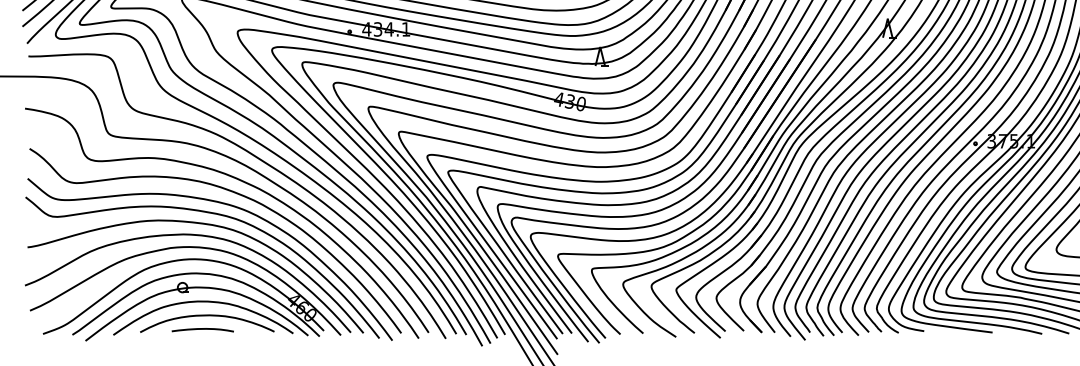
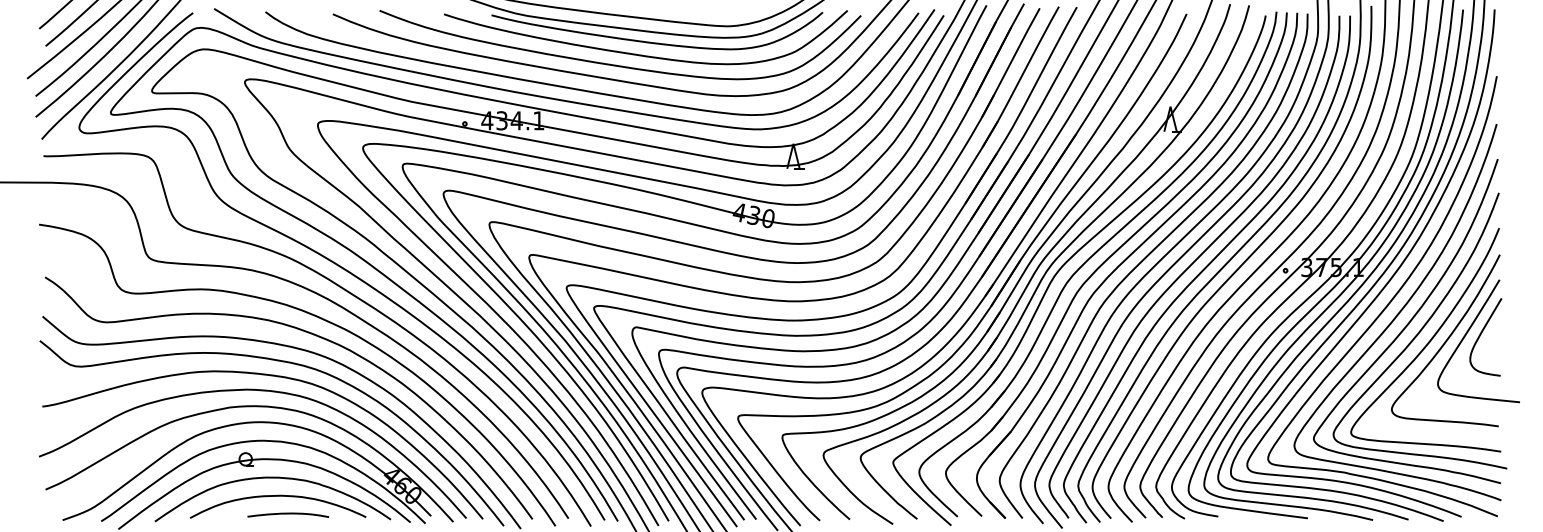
curve: (203, 329) -> (288, 514), moved

